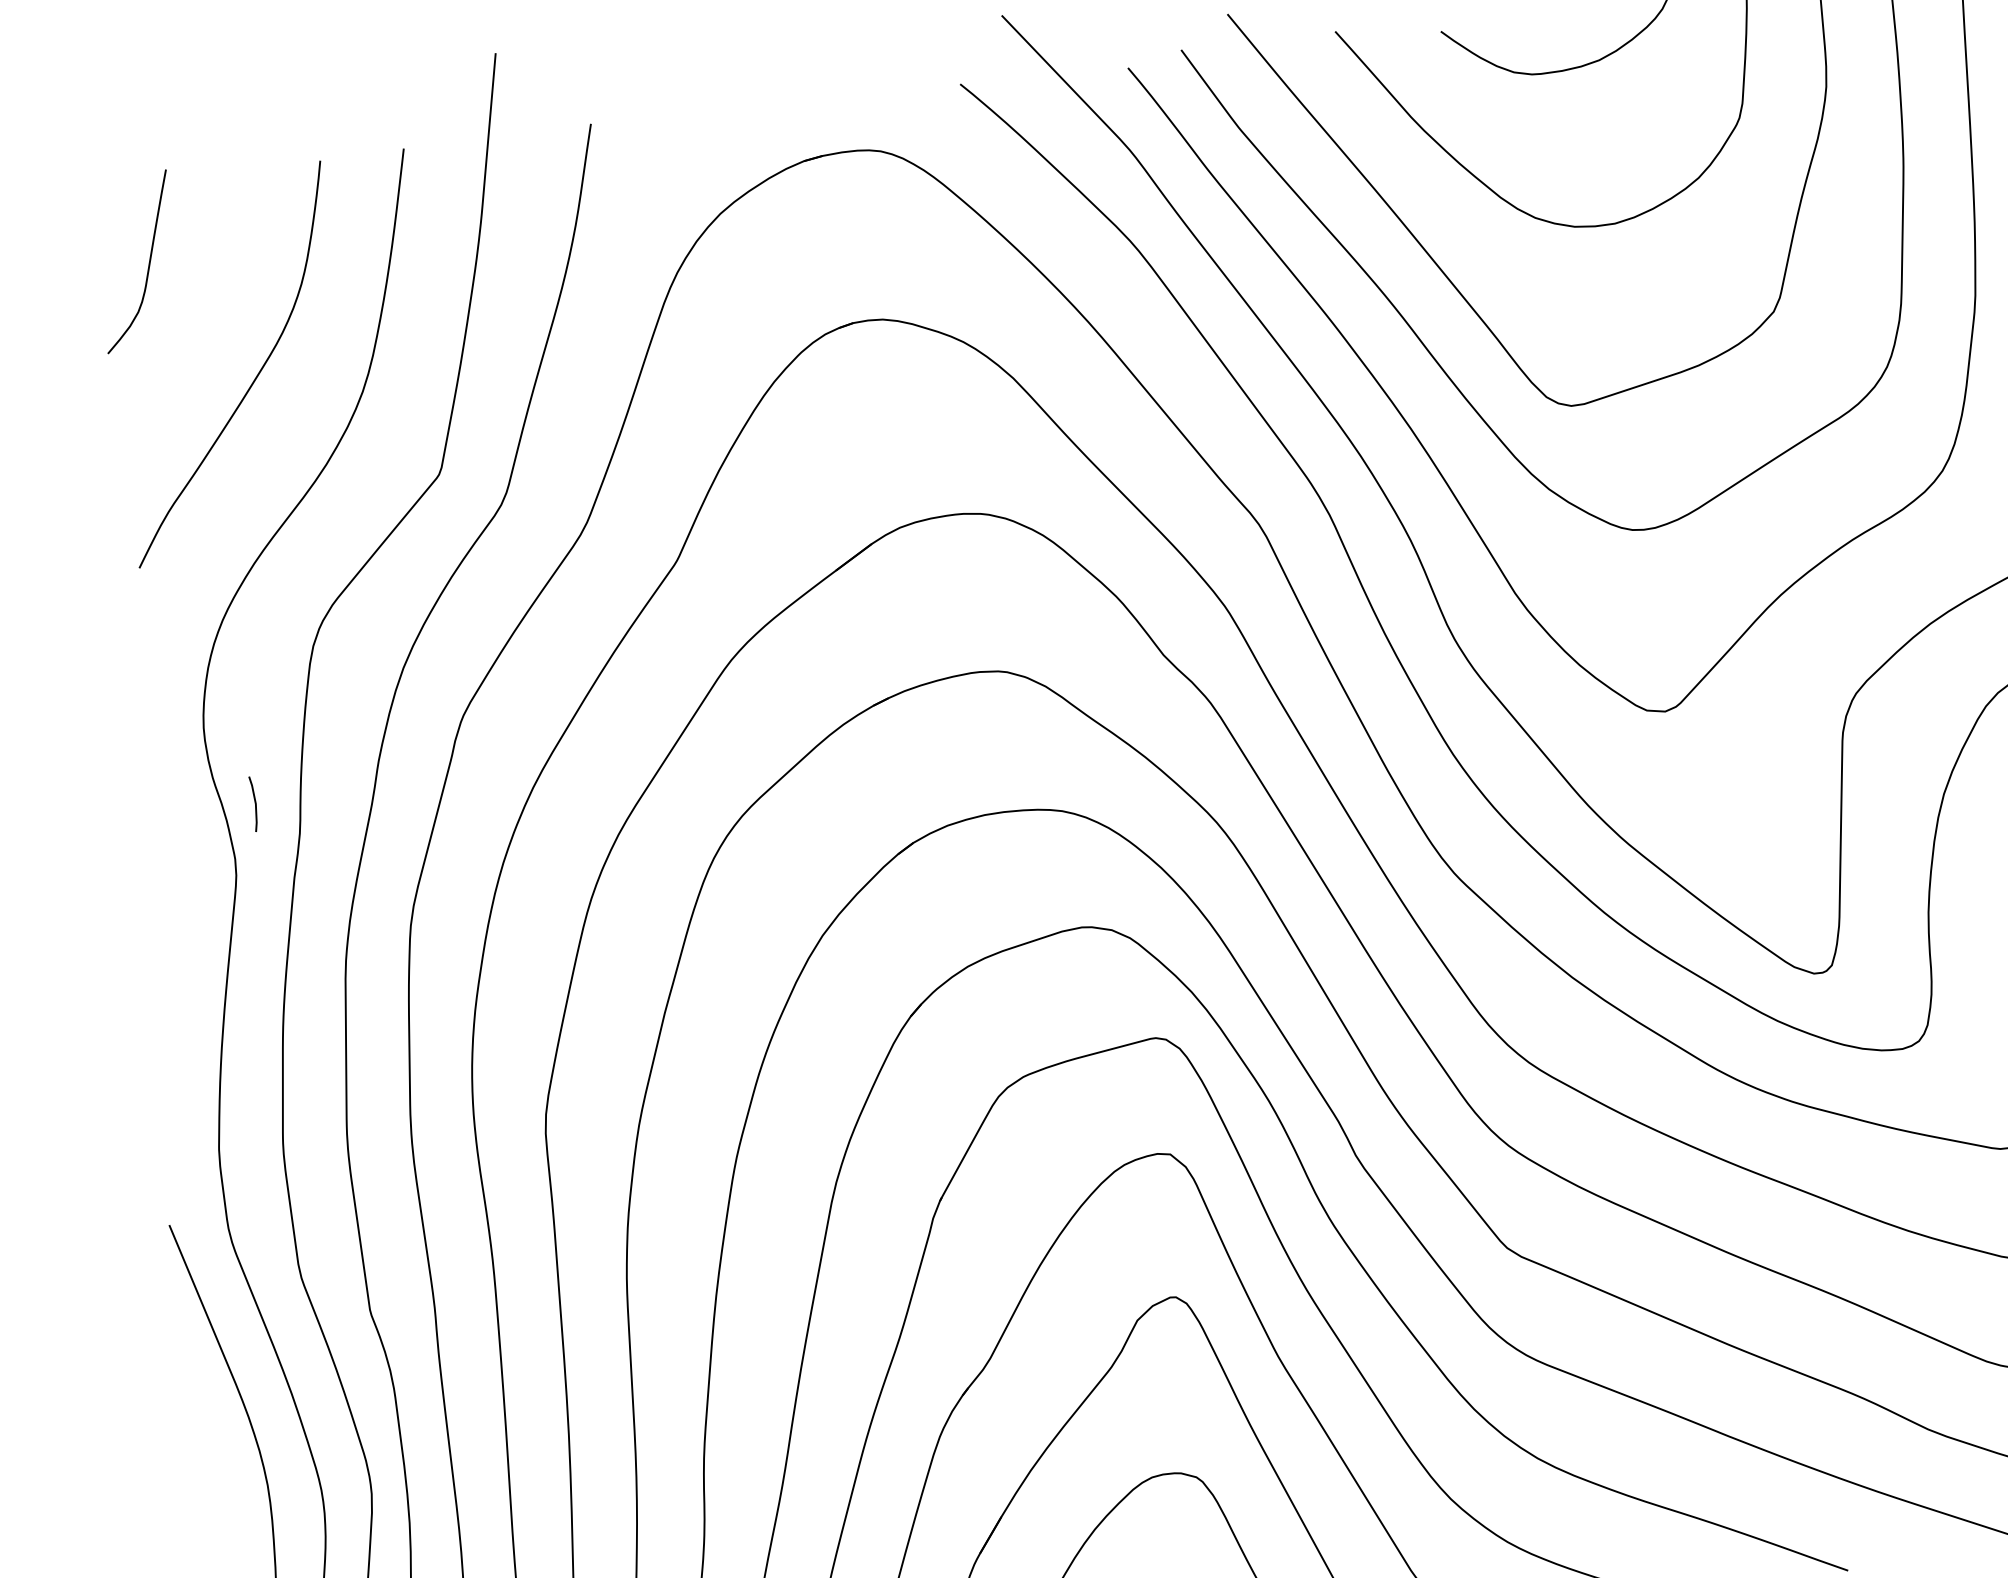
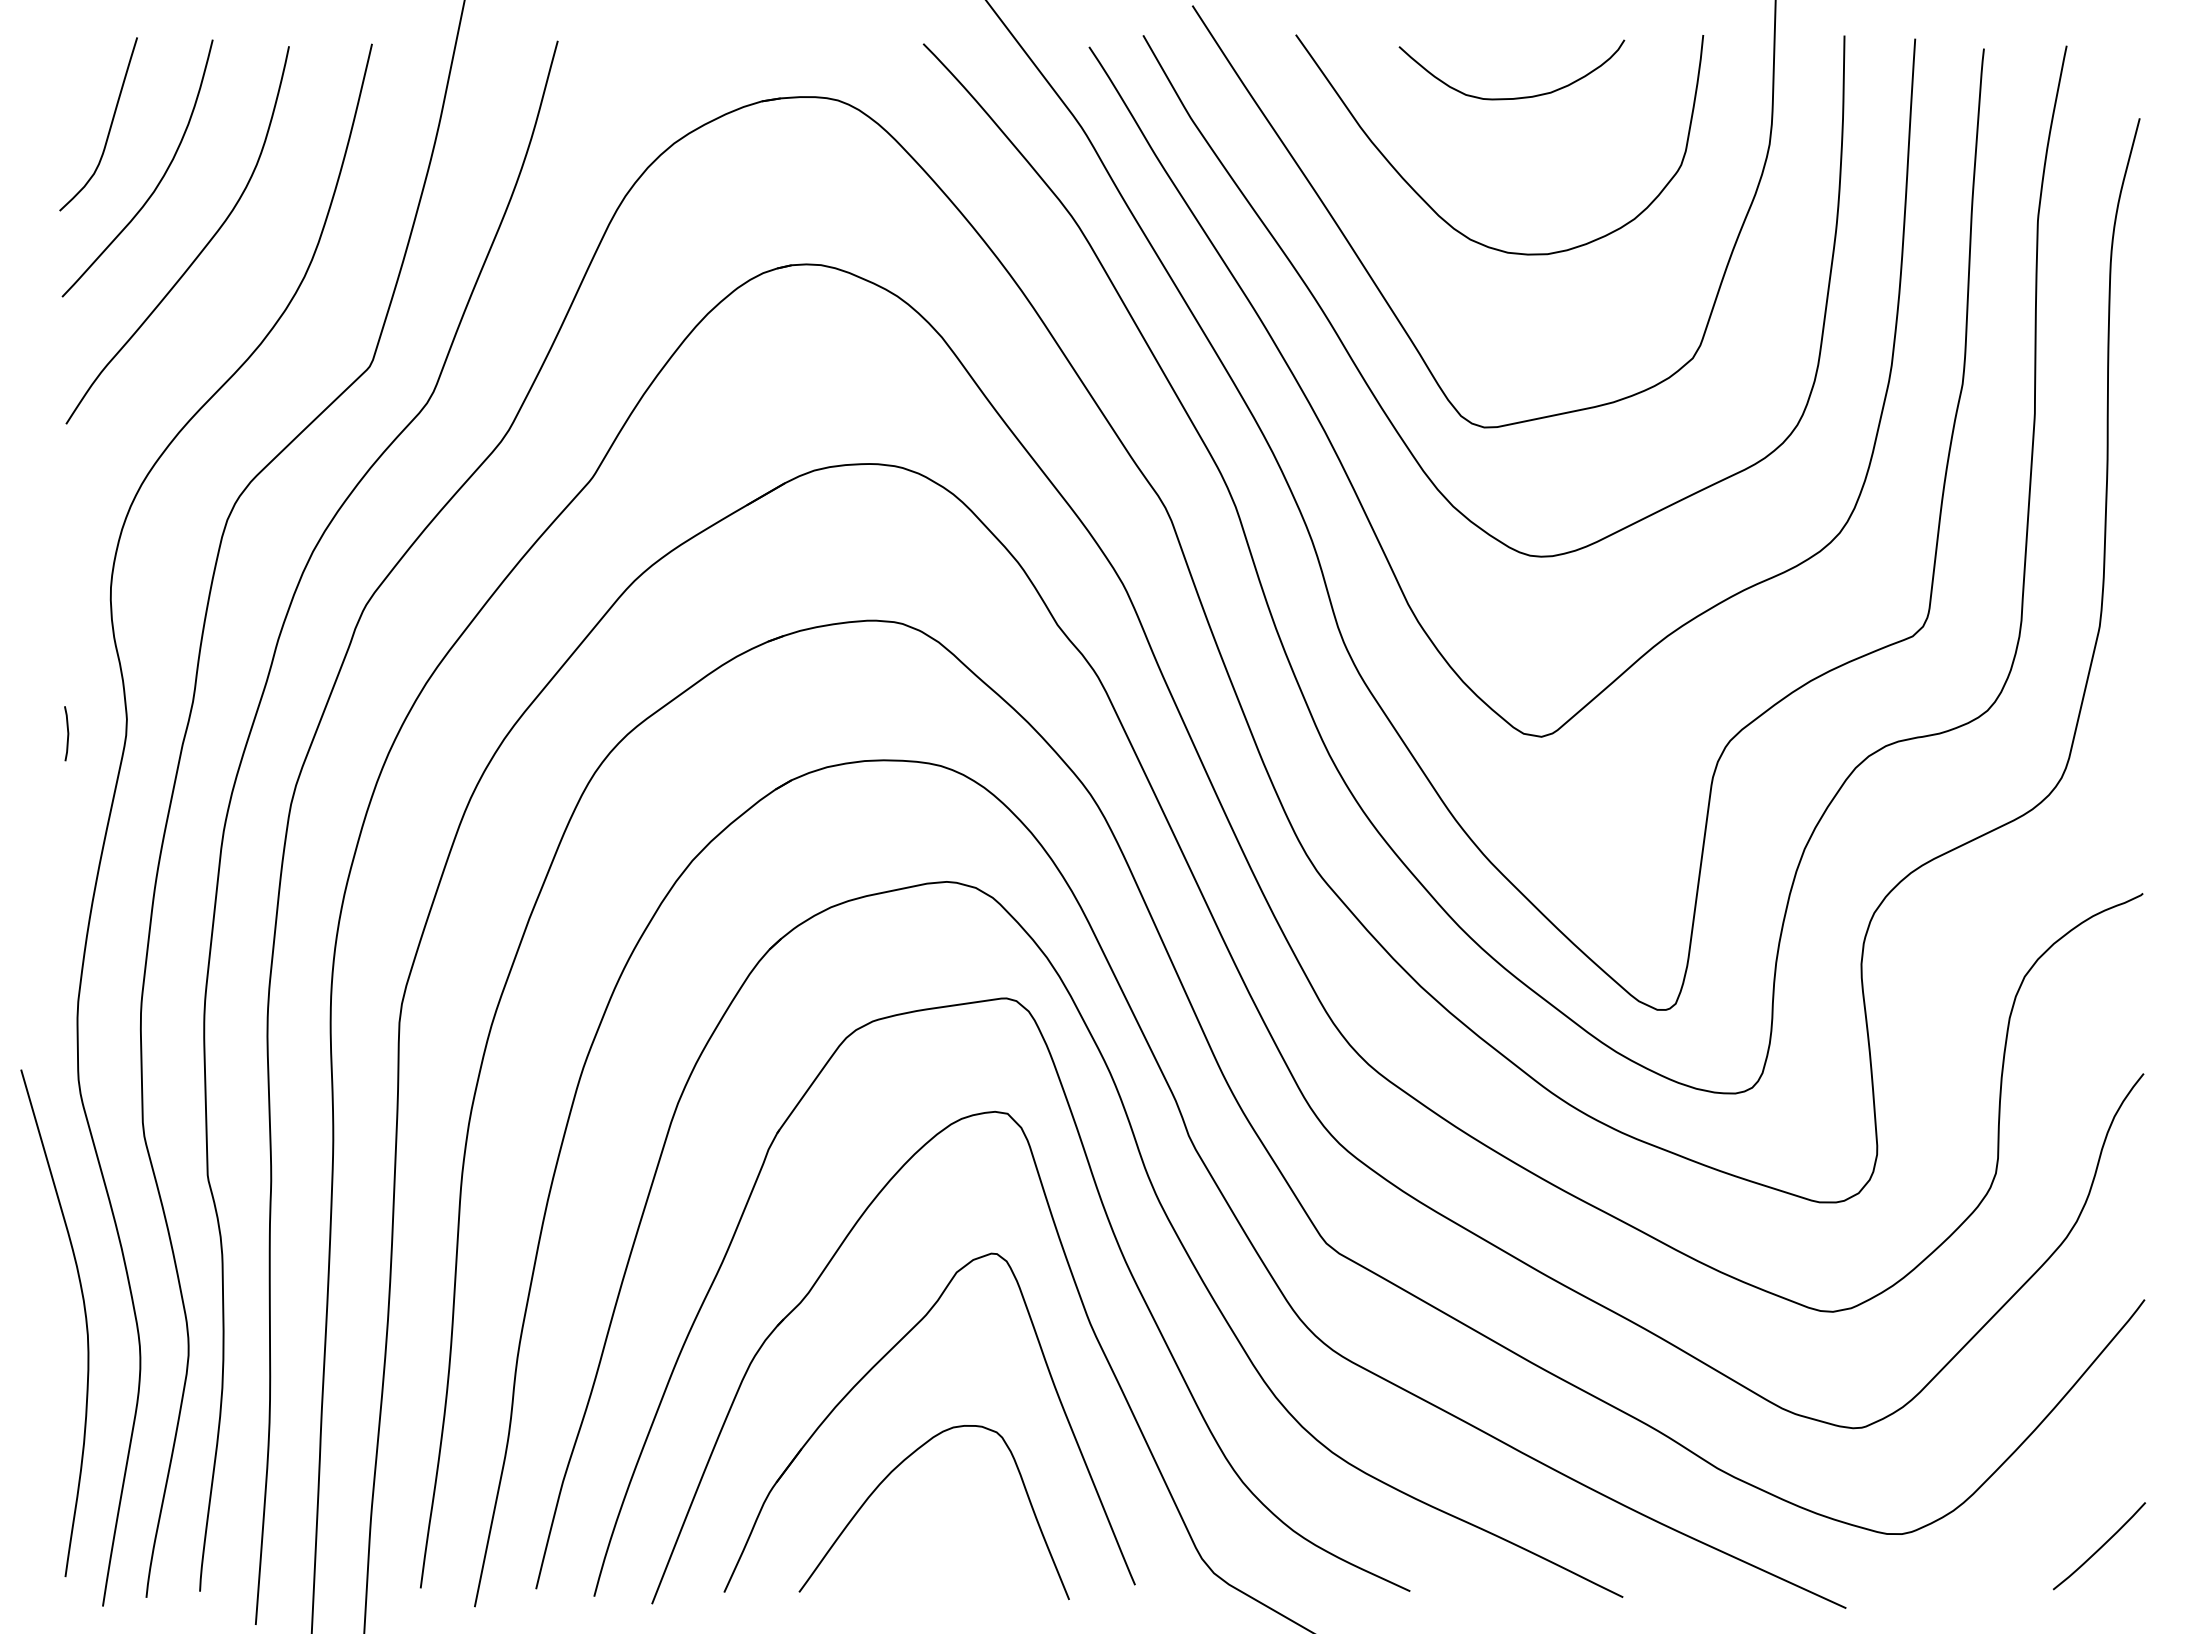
curve: (205, 311) -> (159, 180), added
line: (254, 803) -> (67, 733), moved

